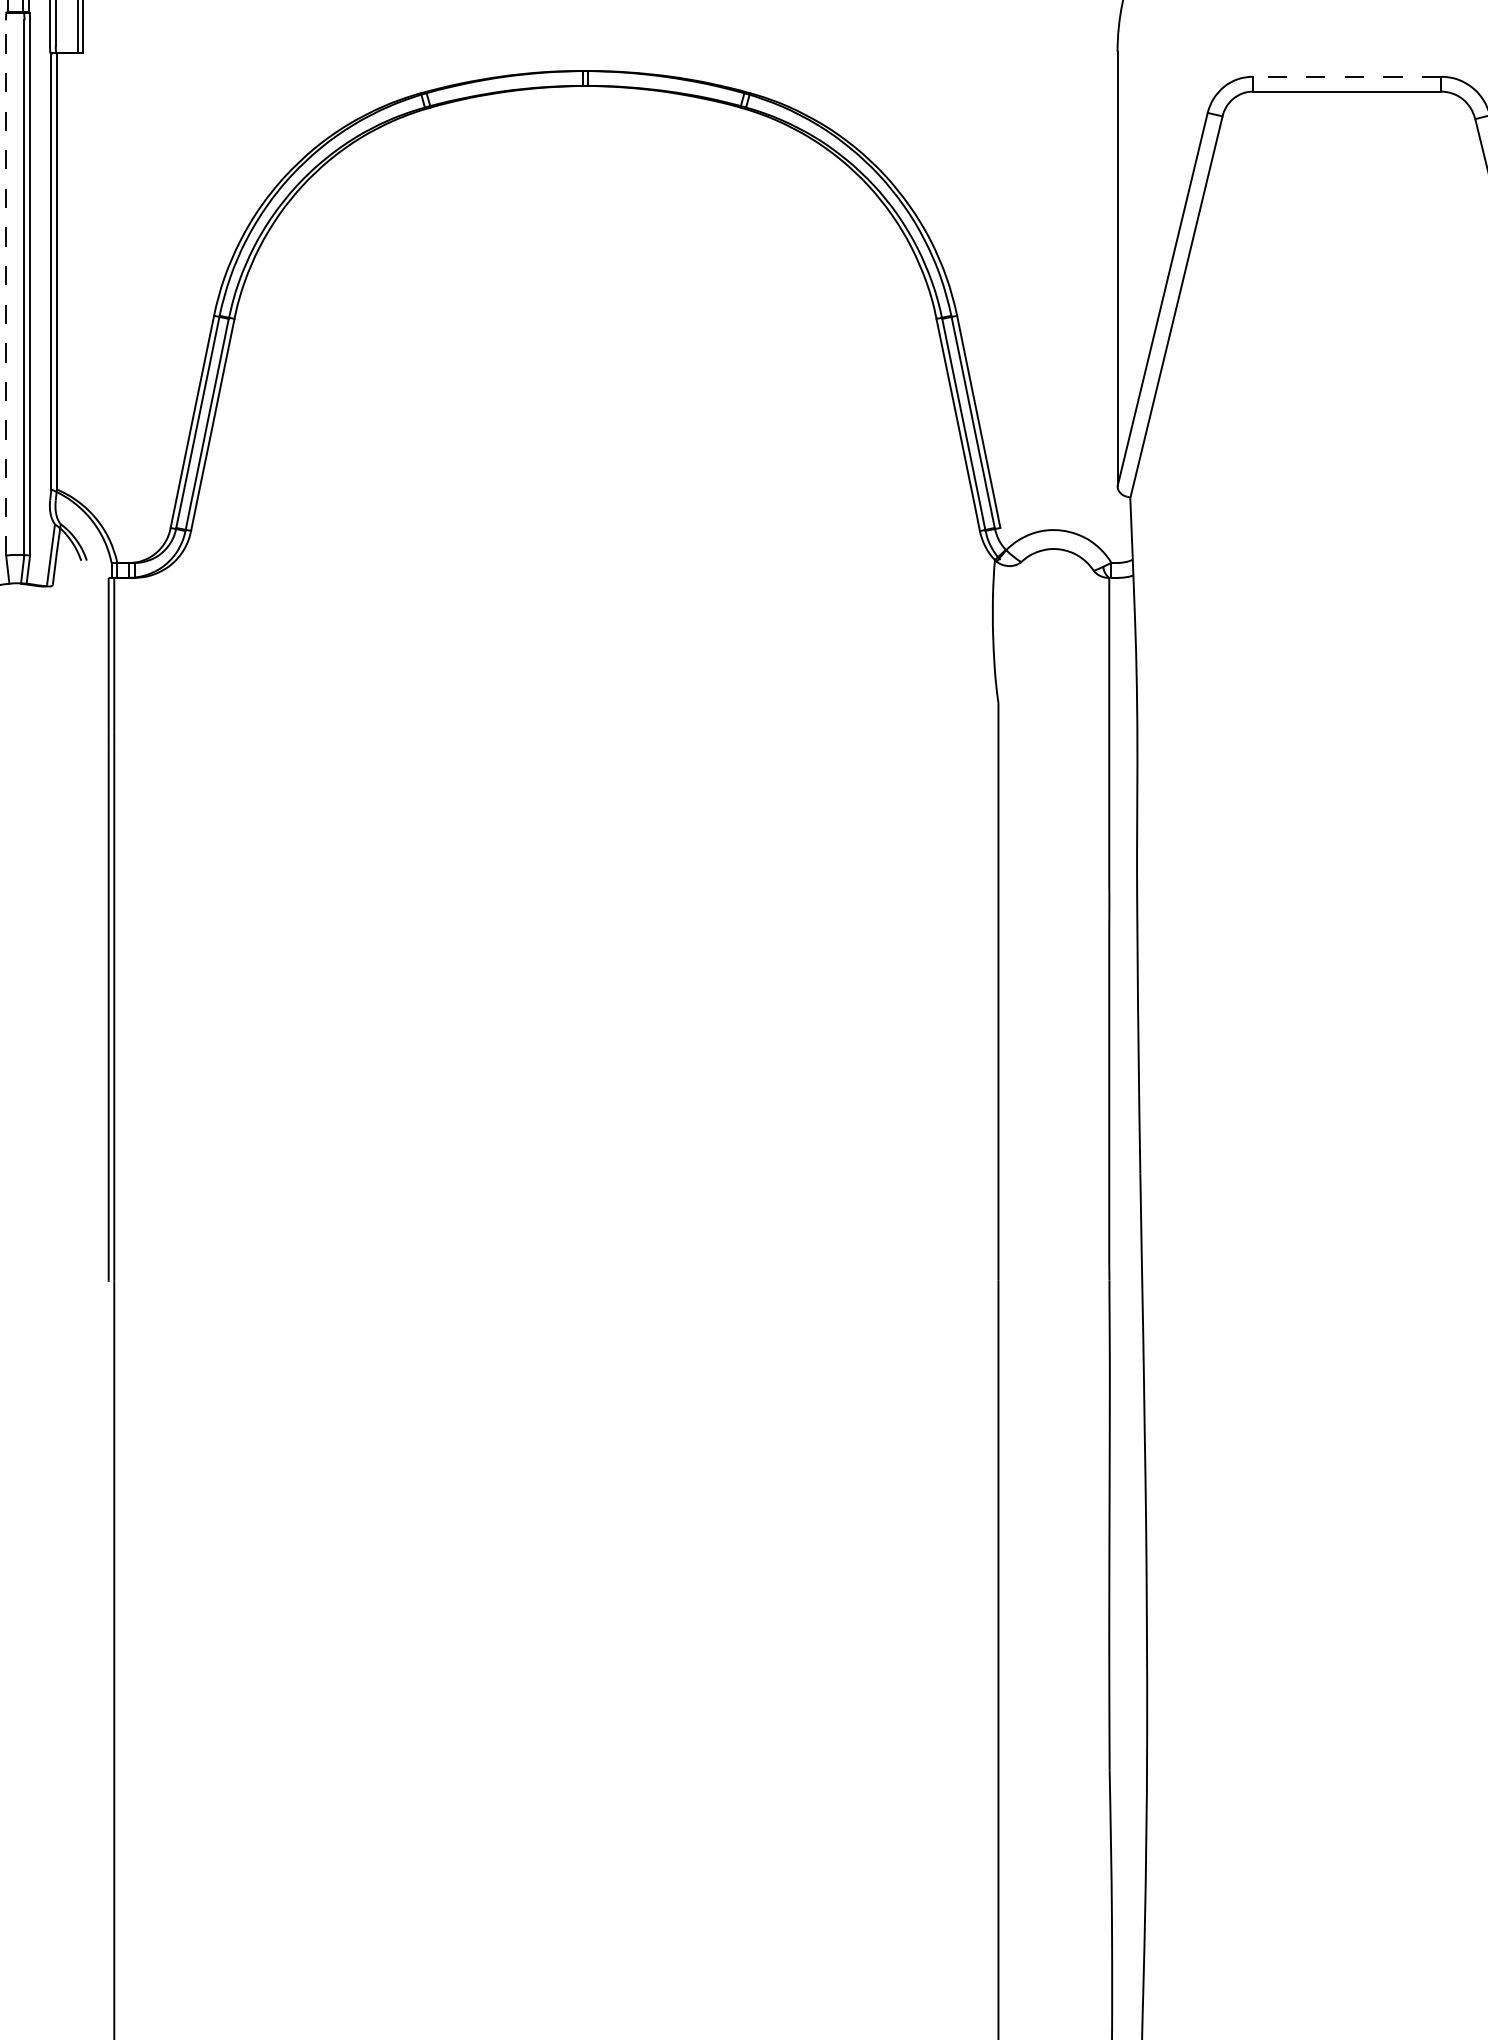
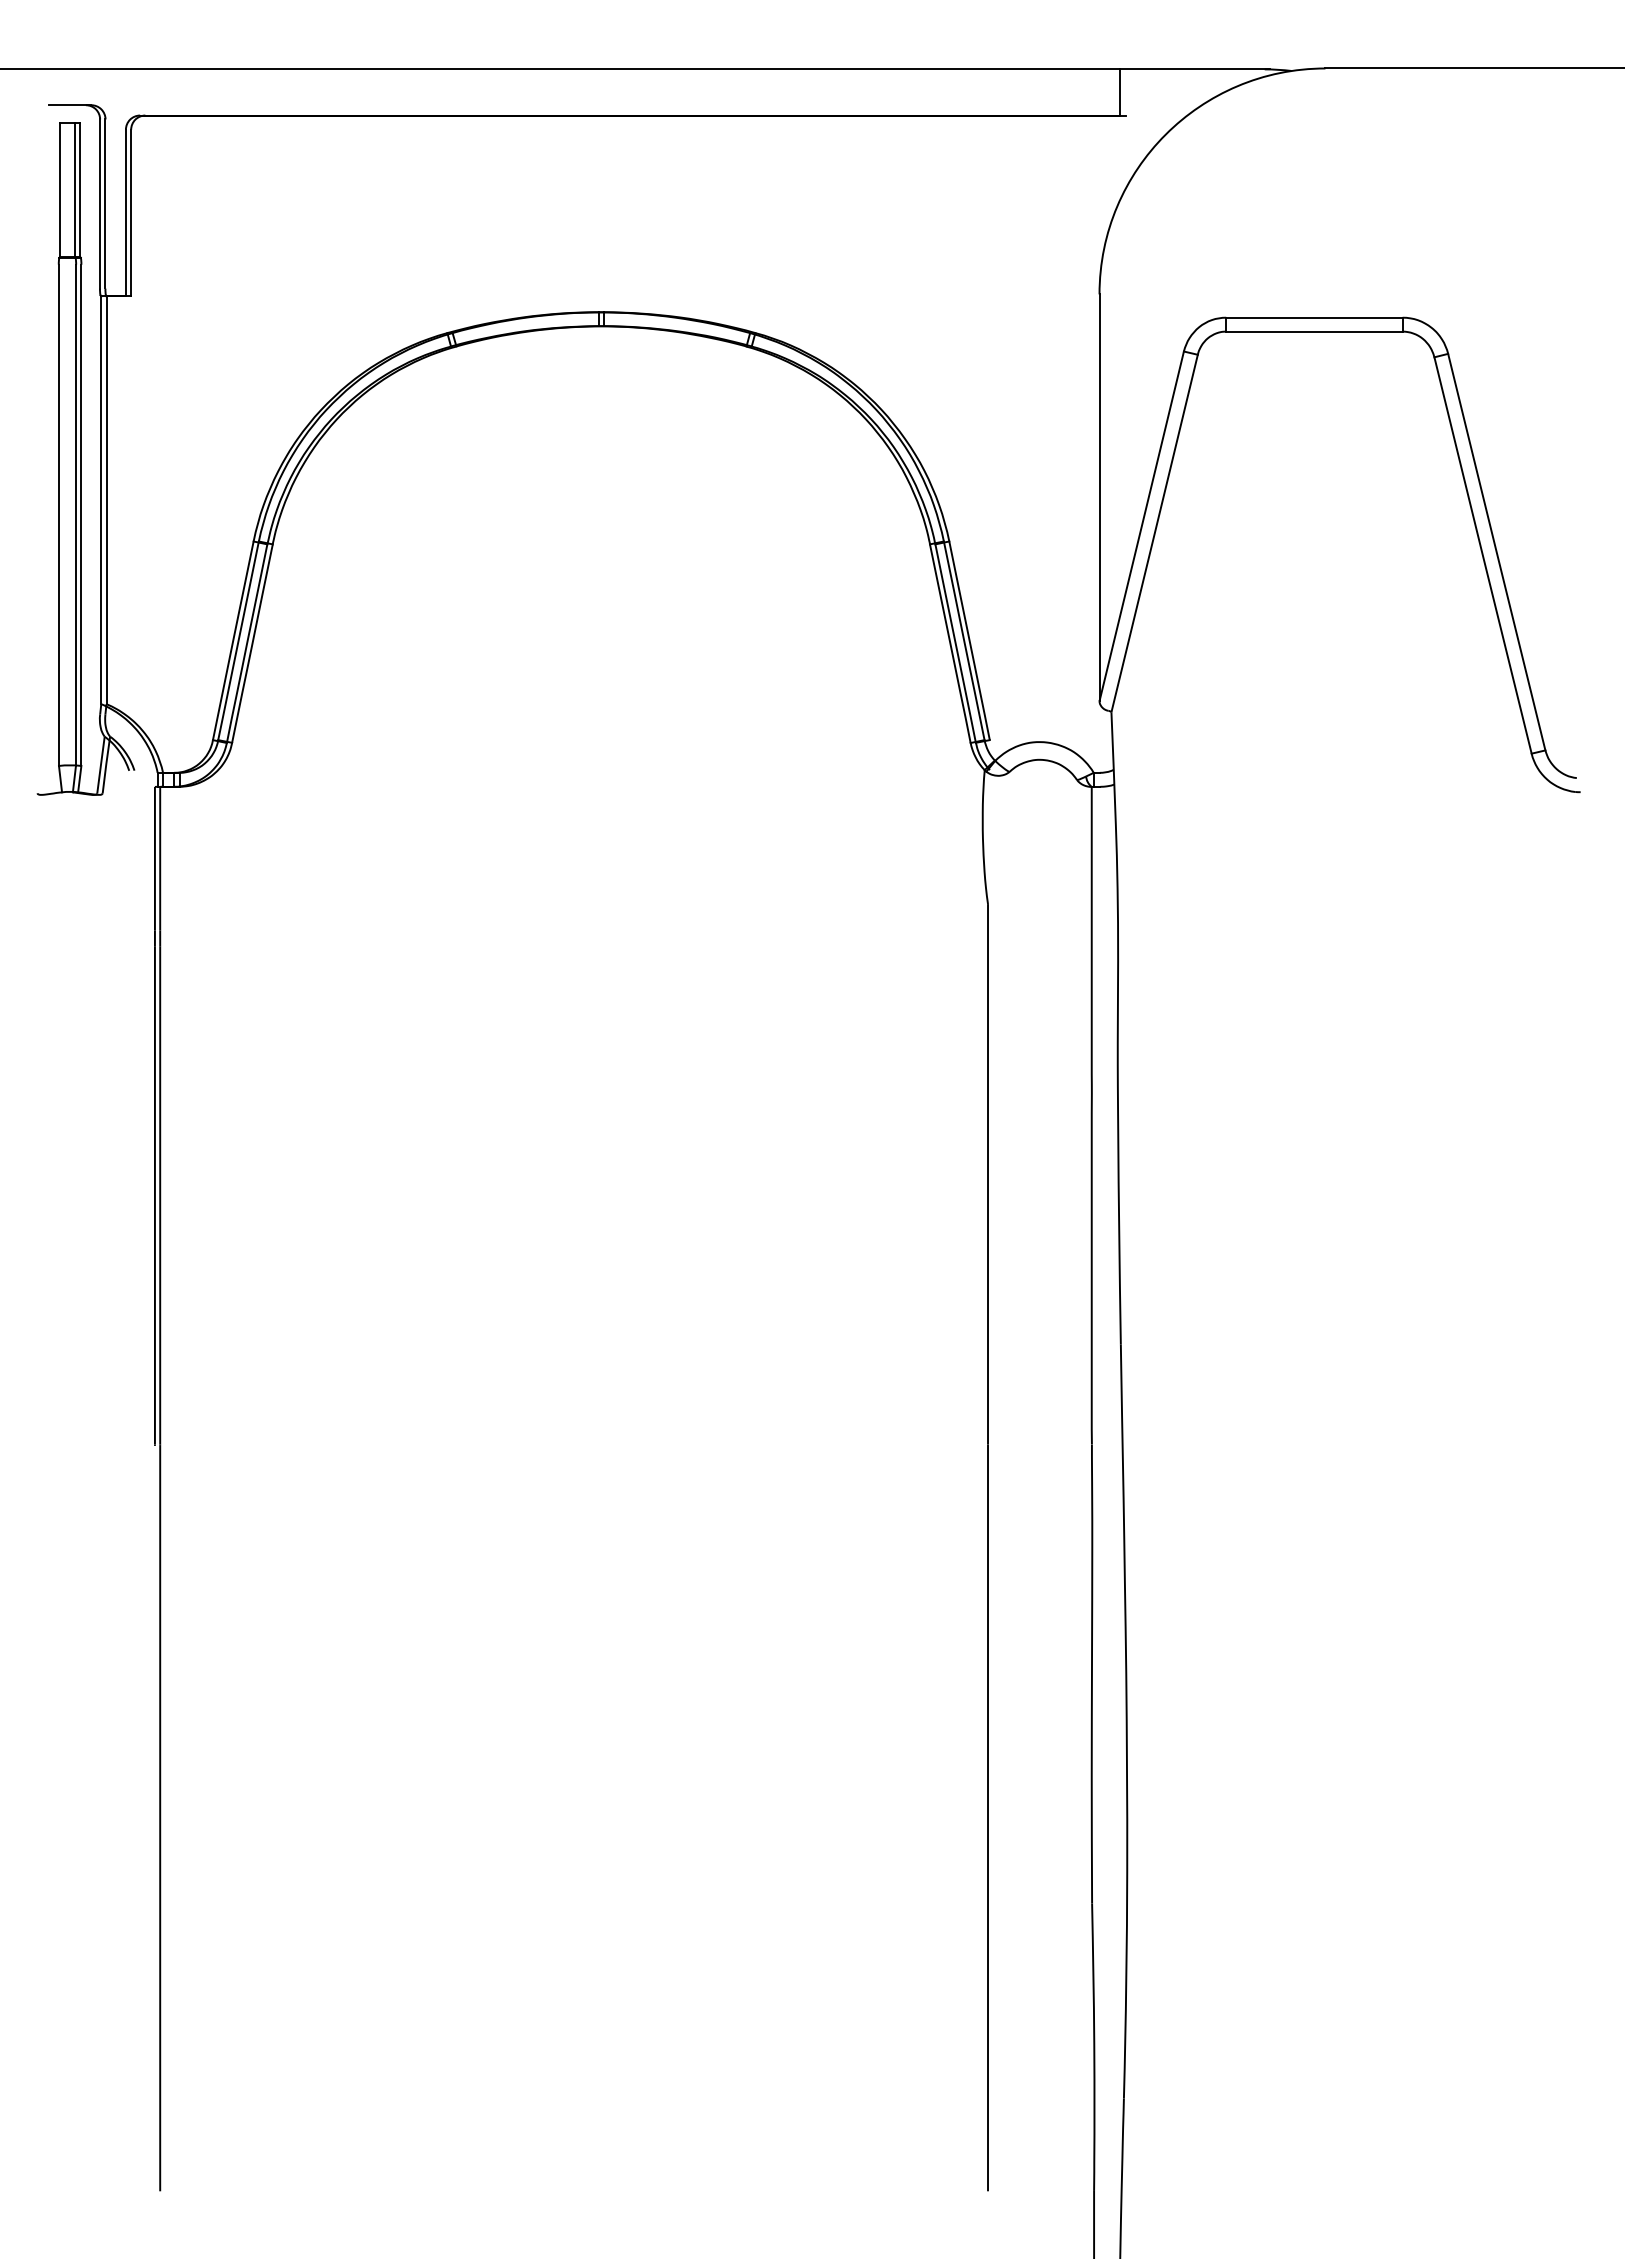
line: (1347, 76) -> (1314, 317), dashed -> solid
line: (5, 288) -> (58, 515), dashed -> solid

